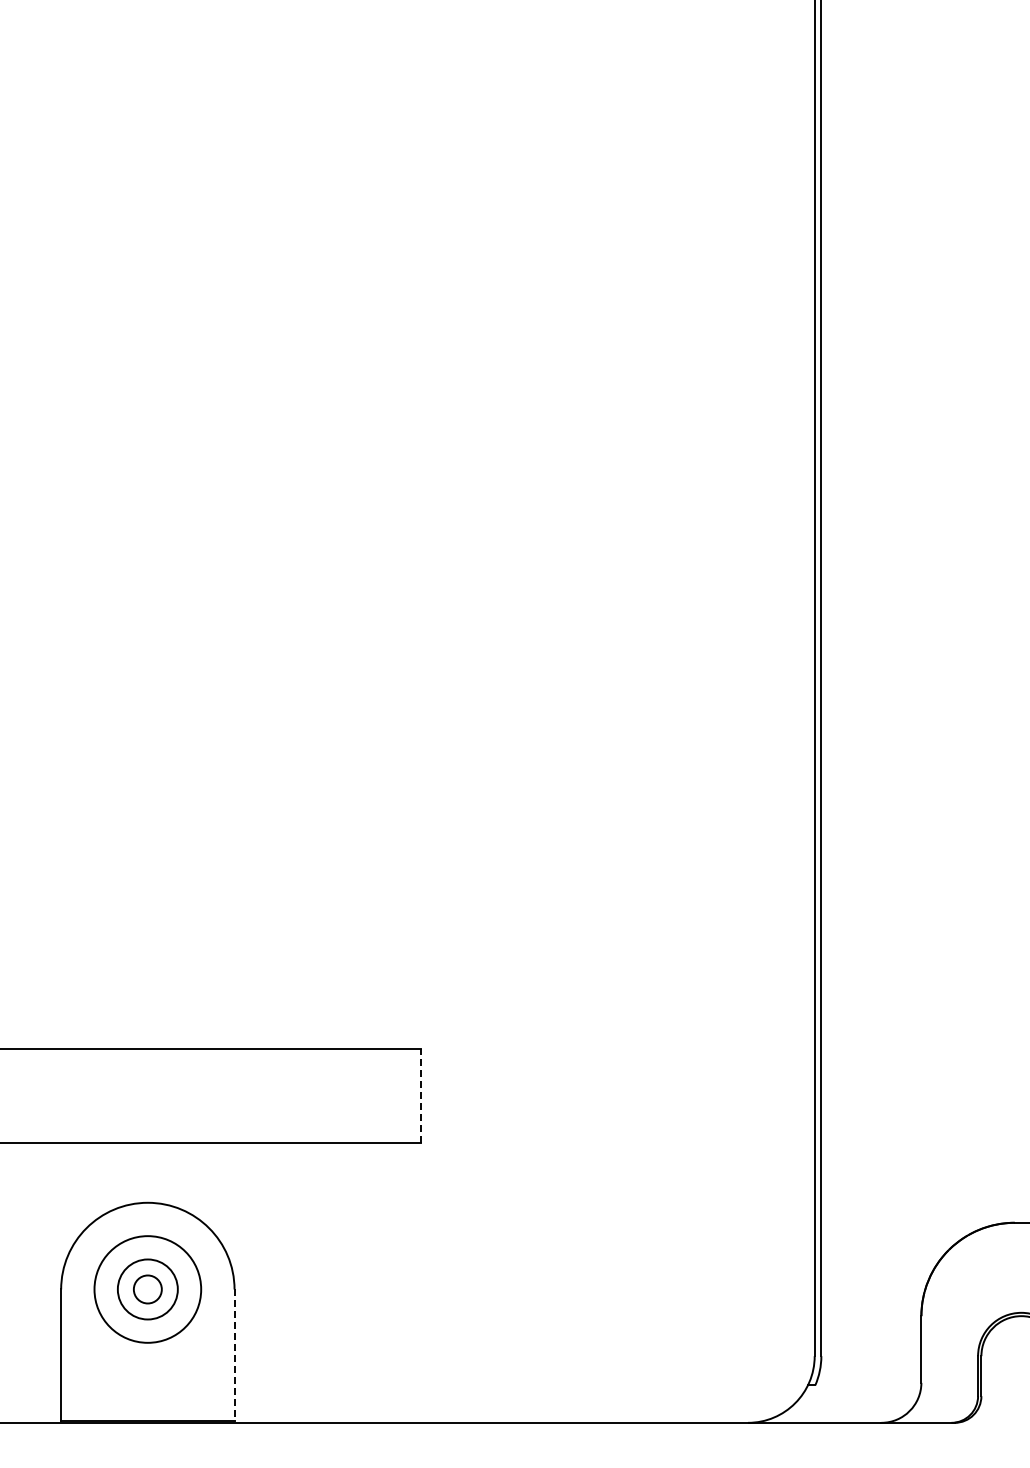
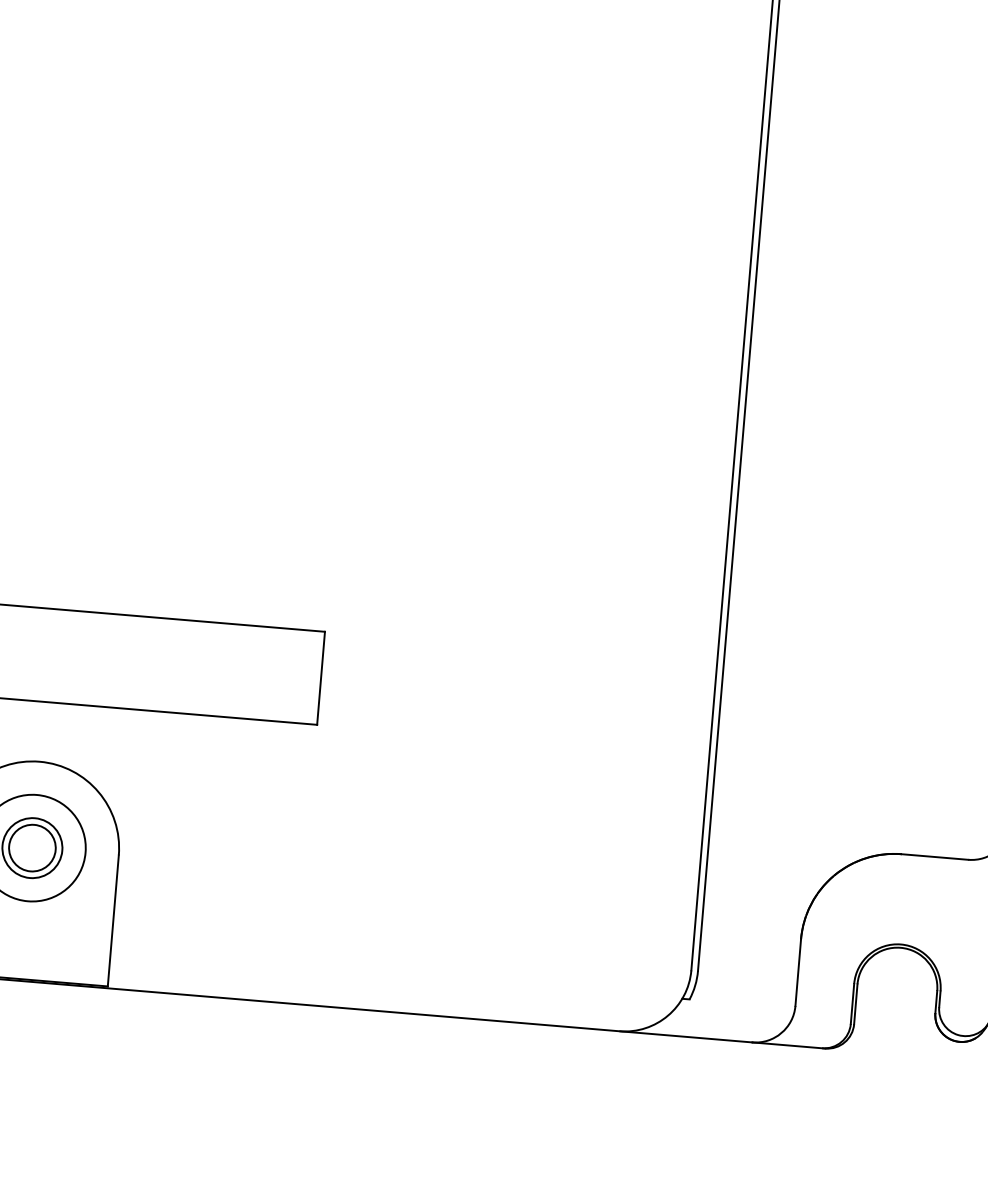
line: (421, 1096) -> (321, 678), dashed -> solid
circle: (147, 1289) -> (32, 848), size x1.67
line: (234, 1355) -> (113, 921), dashed -> solid

